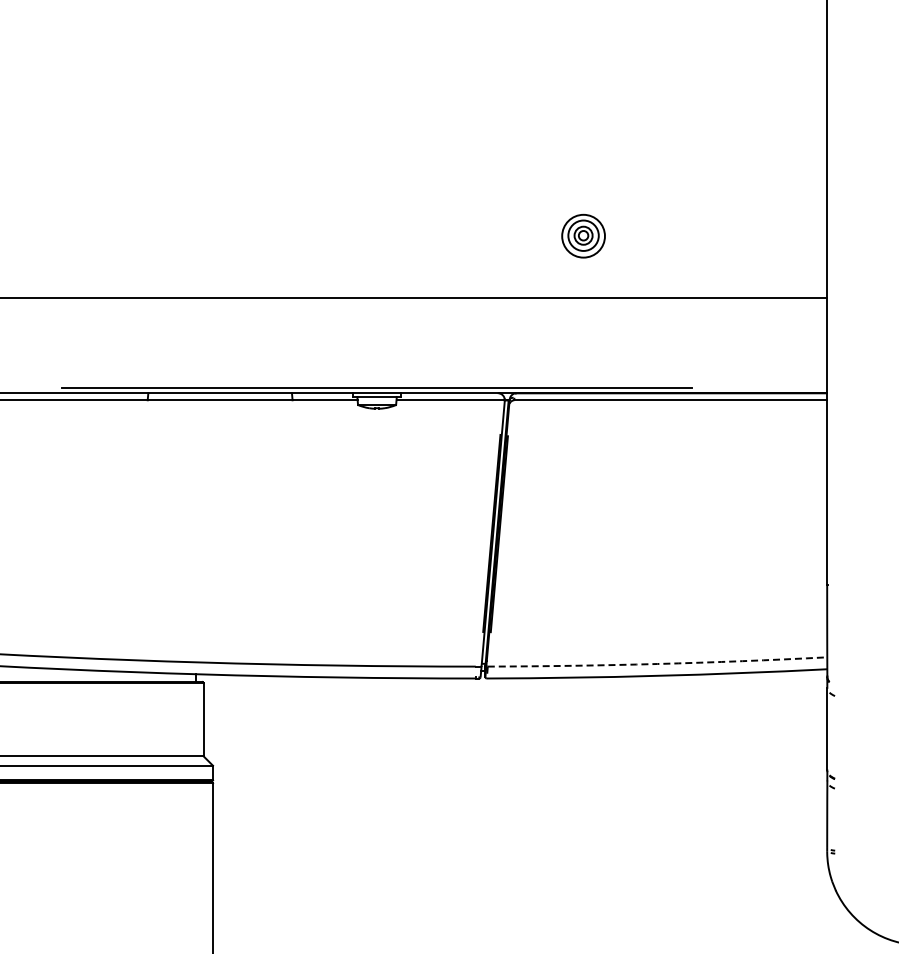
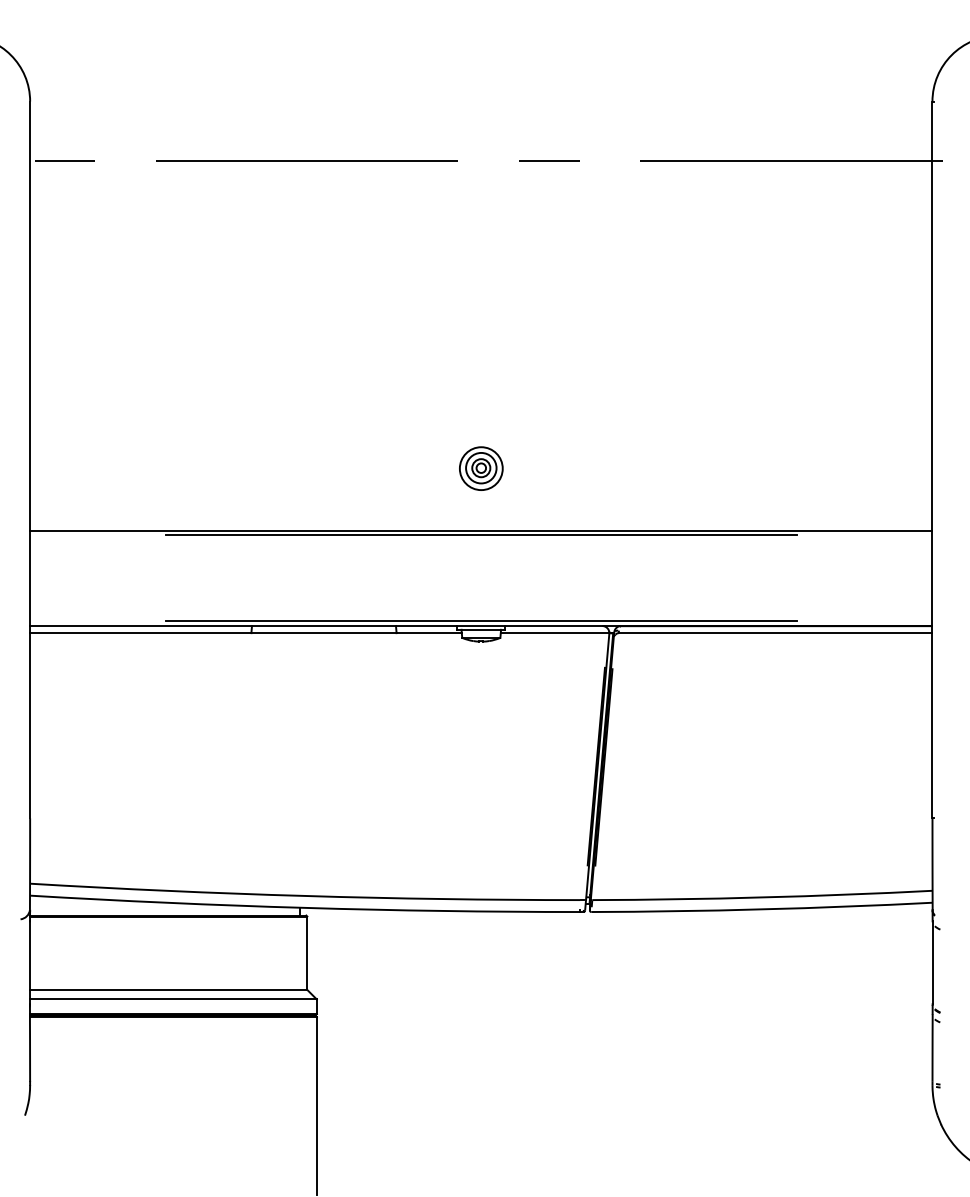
part: (583, 236) -> (481, 468), moved
line: (377, 302) -> (481, 535), added
arc: (657, 664) -> (762, 897), dashed -> solid

